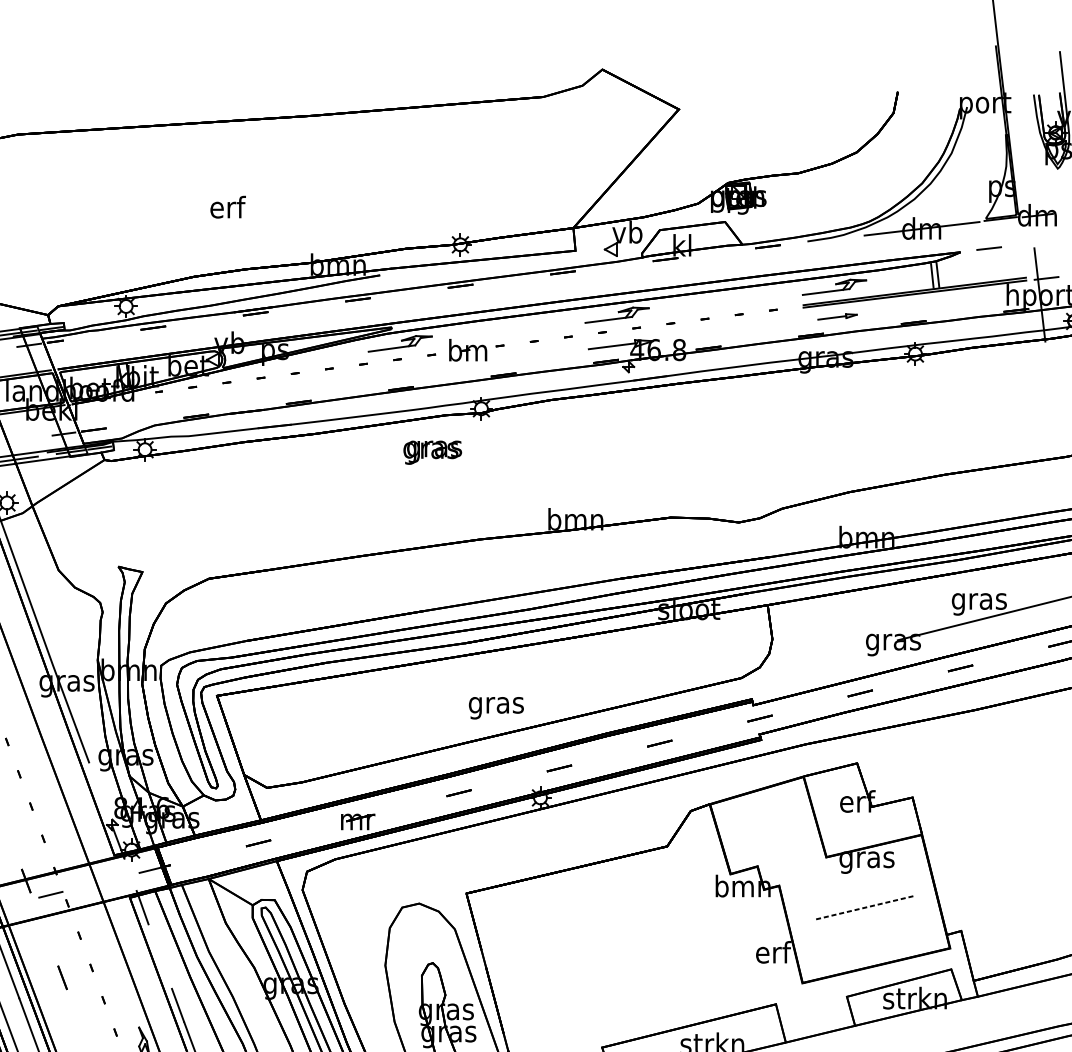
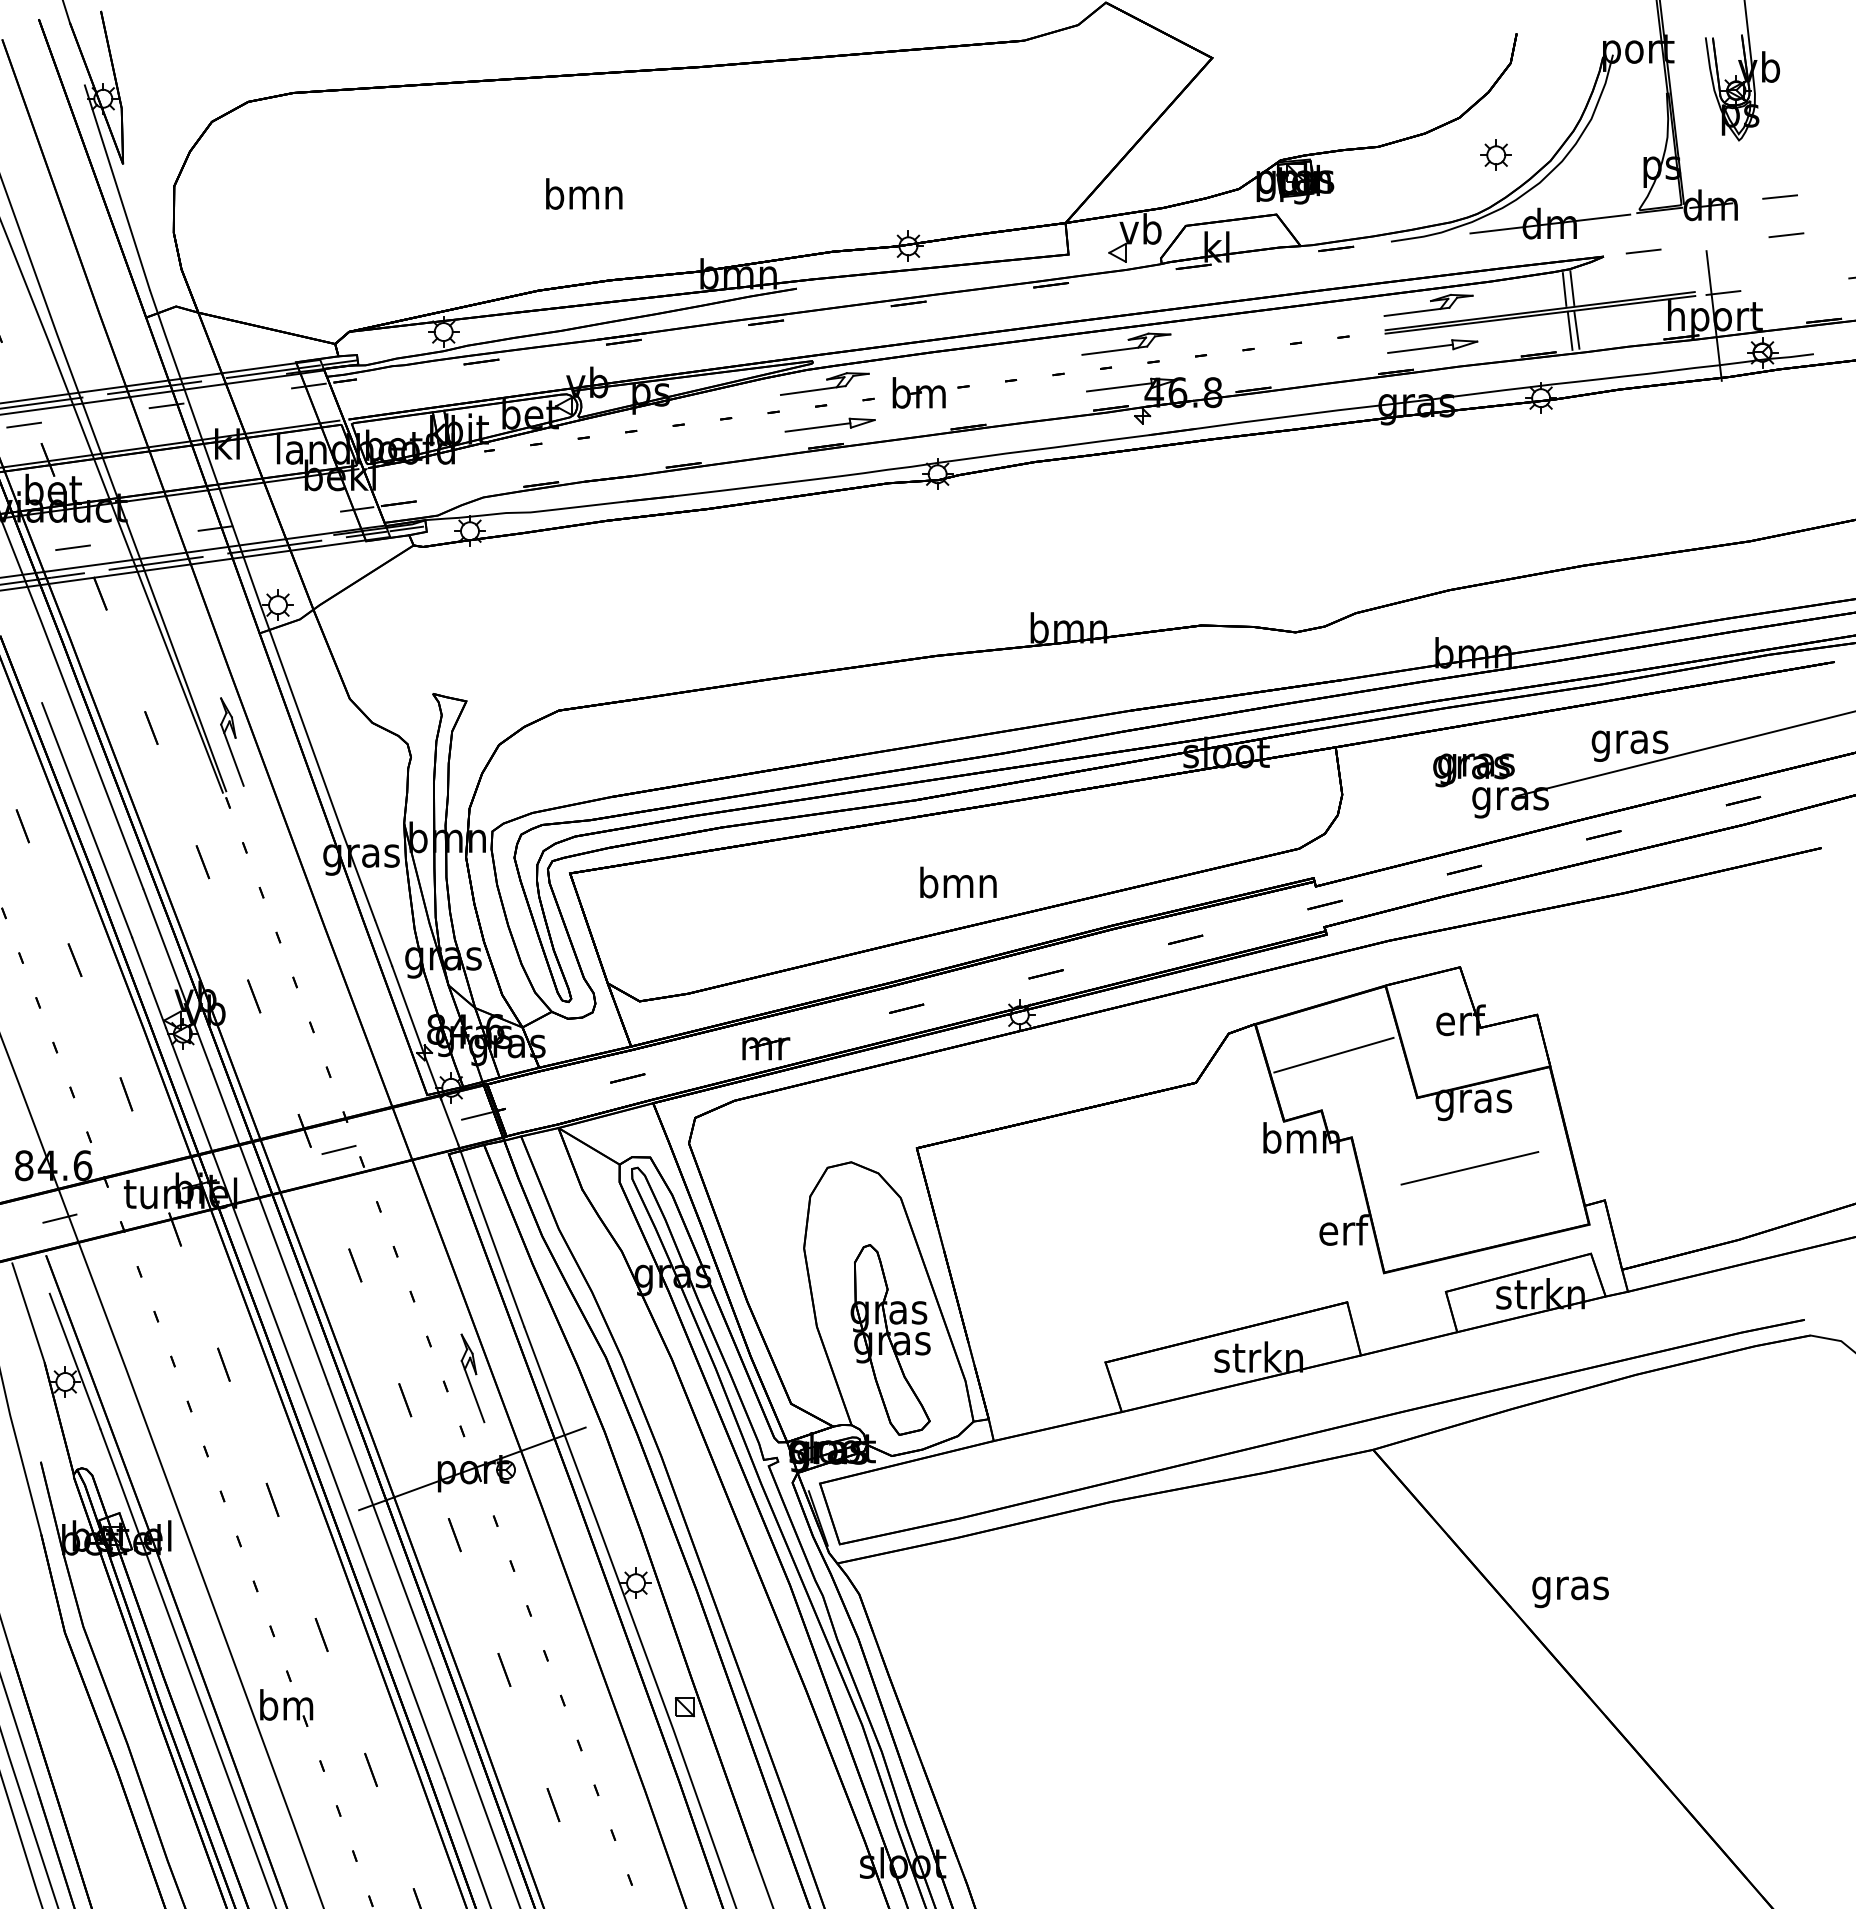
part: (882, 178) -> (1495, 154), added
text: (227, 206) -> (584, 193), erf -> bmn
line: (940, 304) -> (1576, 329), added
line: (935, 305) -> (1569, 330), added
part: (837, 316) -> (1432, 346), size x1.67
part: (403, 372) -> (829, 424), added
text: (432, 452) -> (1473, 770), moved
text: (496, 705) -> (958, 886), gras -> bmn
line: (100, 795) -> (408, 1011), added
line: (766, 826) -> (1333, 1054), added
line: (130, 874) -> (449, 1121), added
line: (863, 908) -> (1469, 1168), dashed -> solid
line: (159, 956) -> (490, 1235), added

